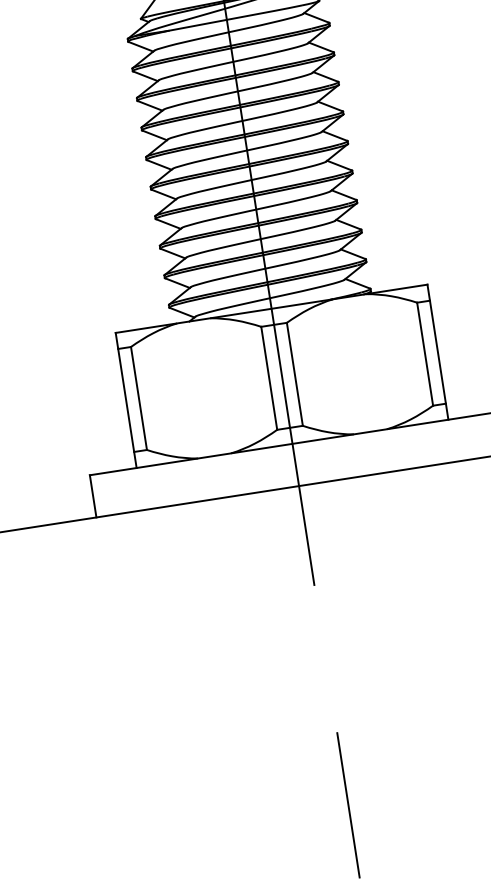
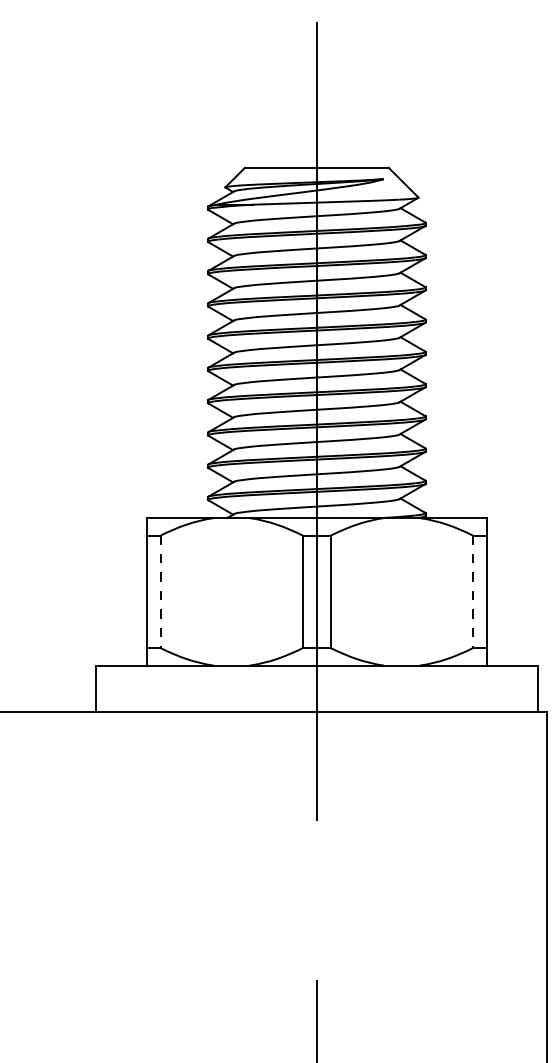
line: (425, 354) -> (473, 592), solid -> dashed
line: (138, 399) -> (160, 592), solid -> dashed

